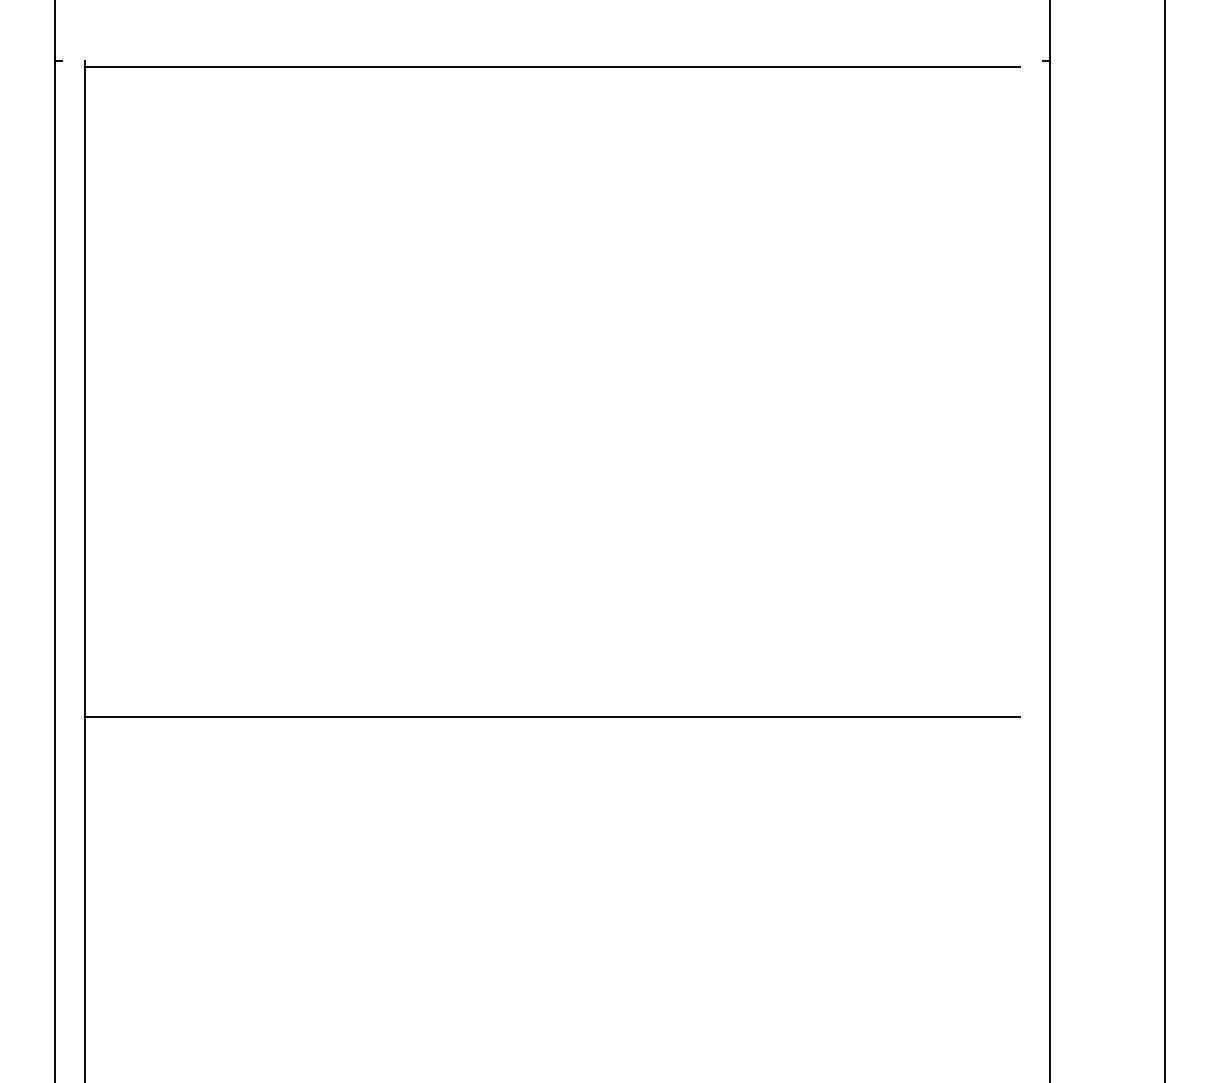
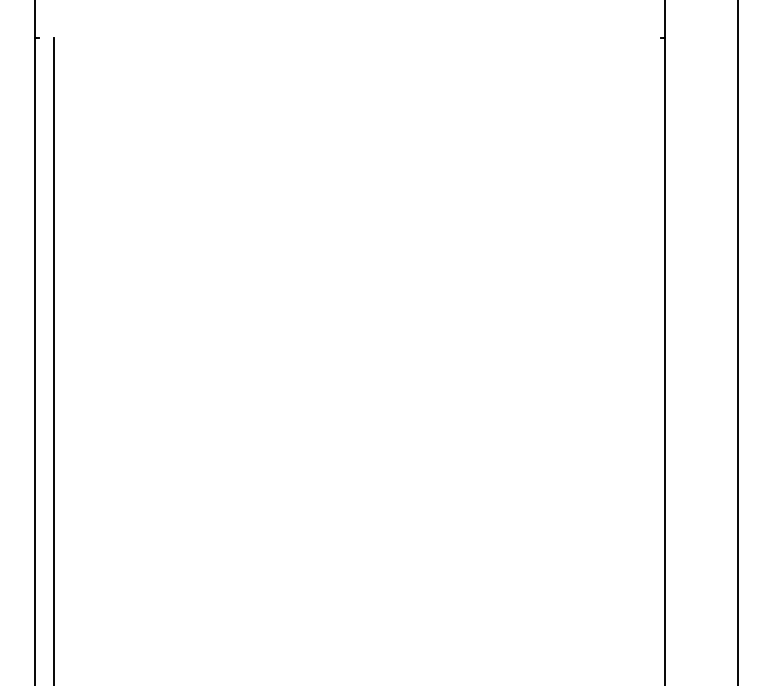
line: (551, 67) -> (349, 42), removed
line: (551, 715) -> (349, 453), removed

